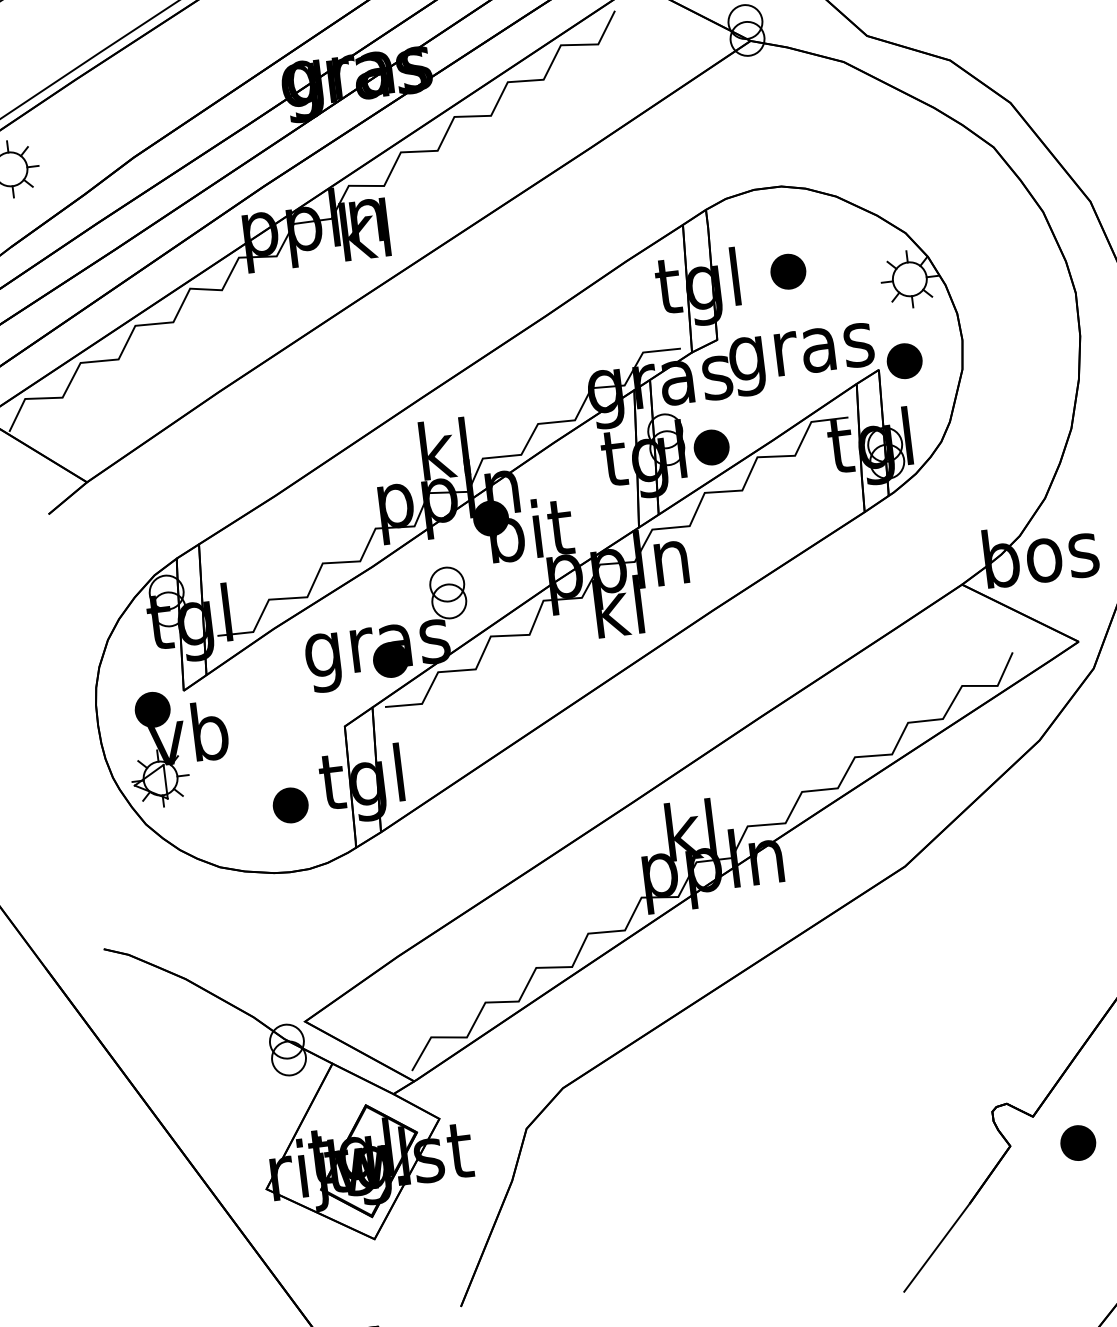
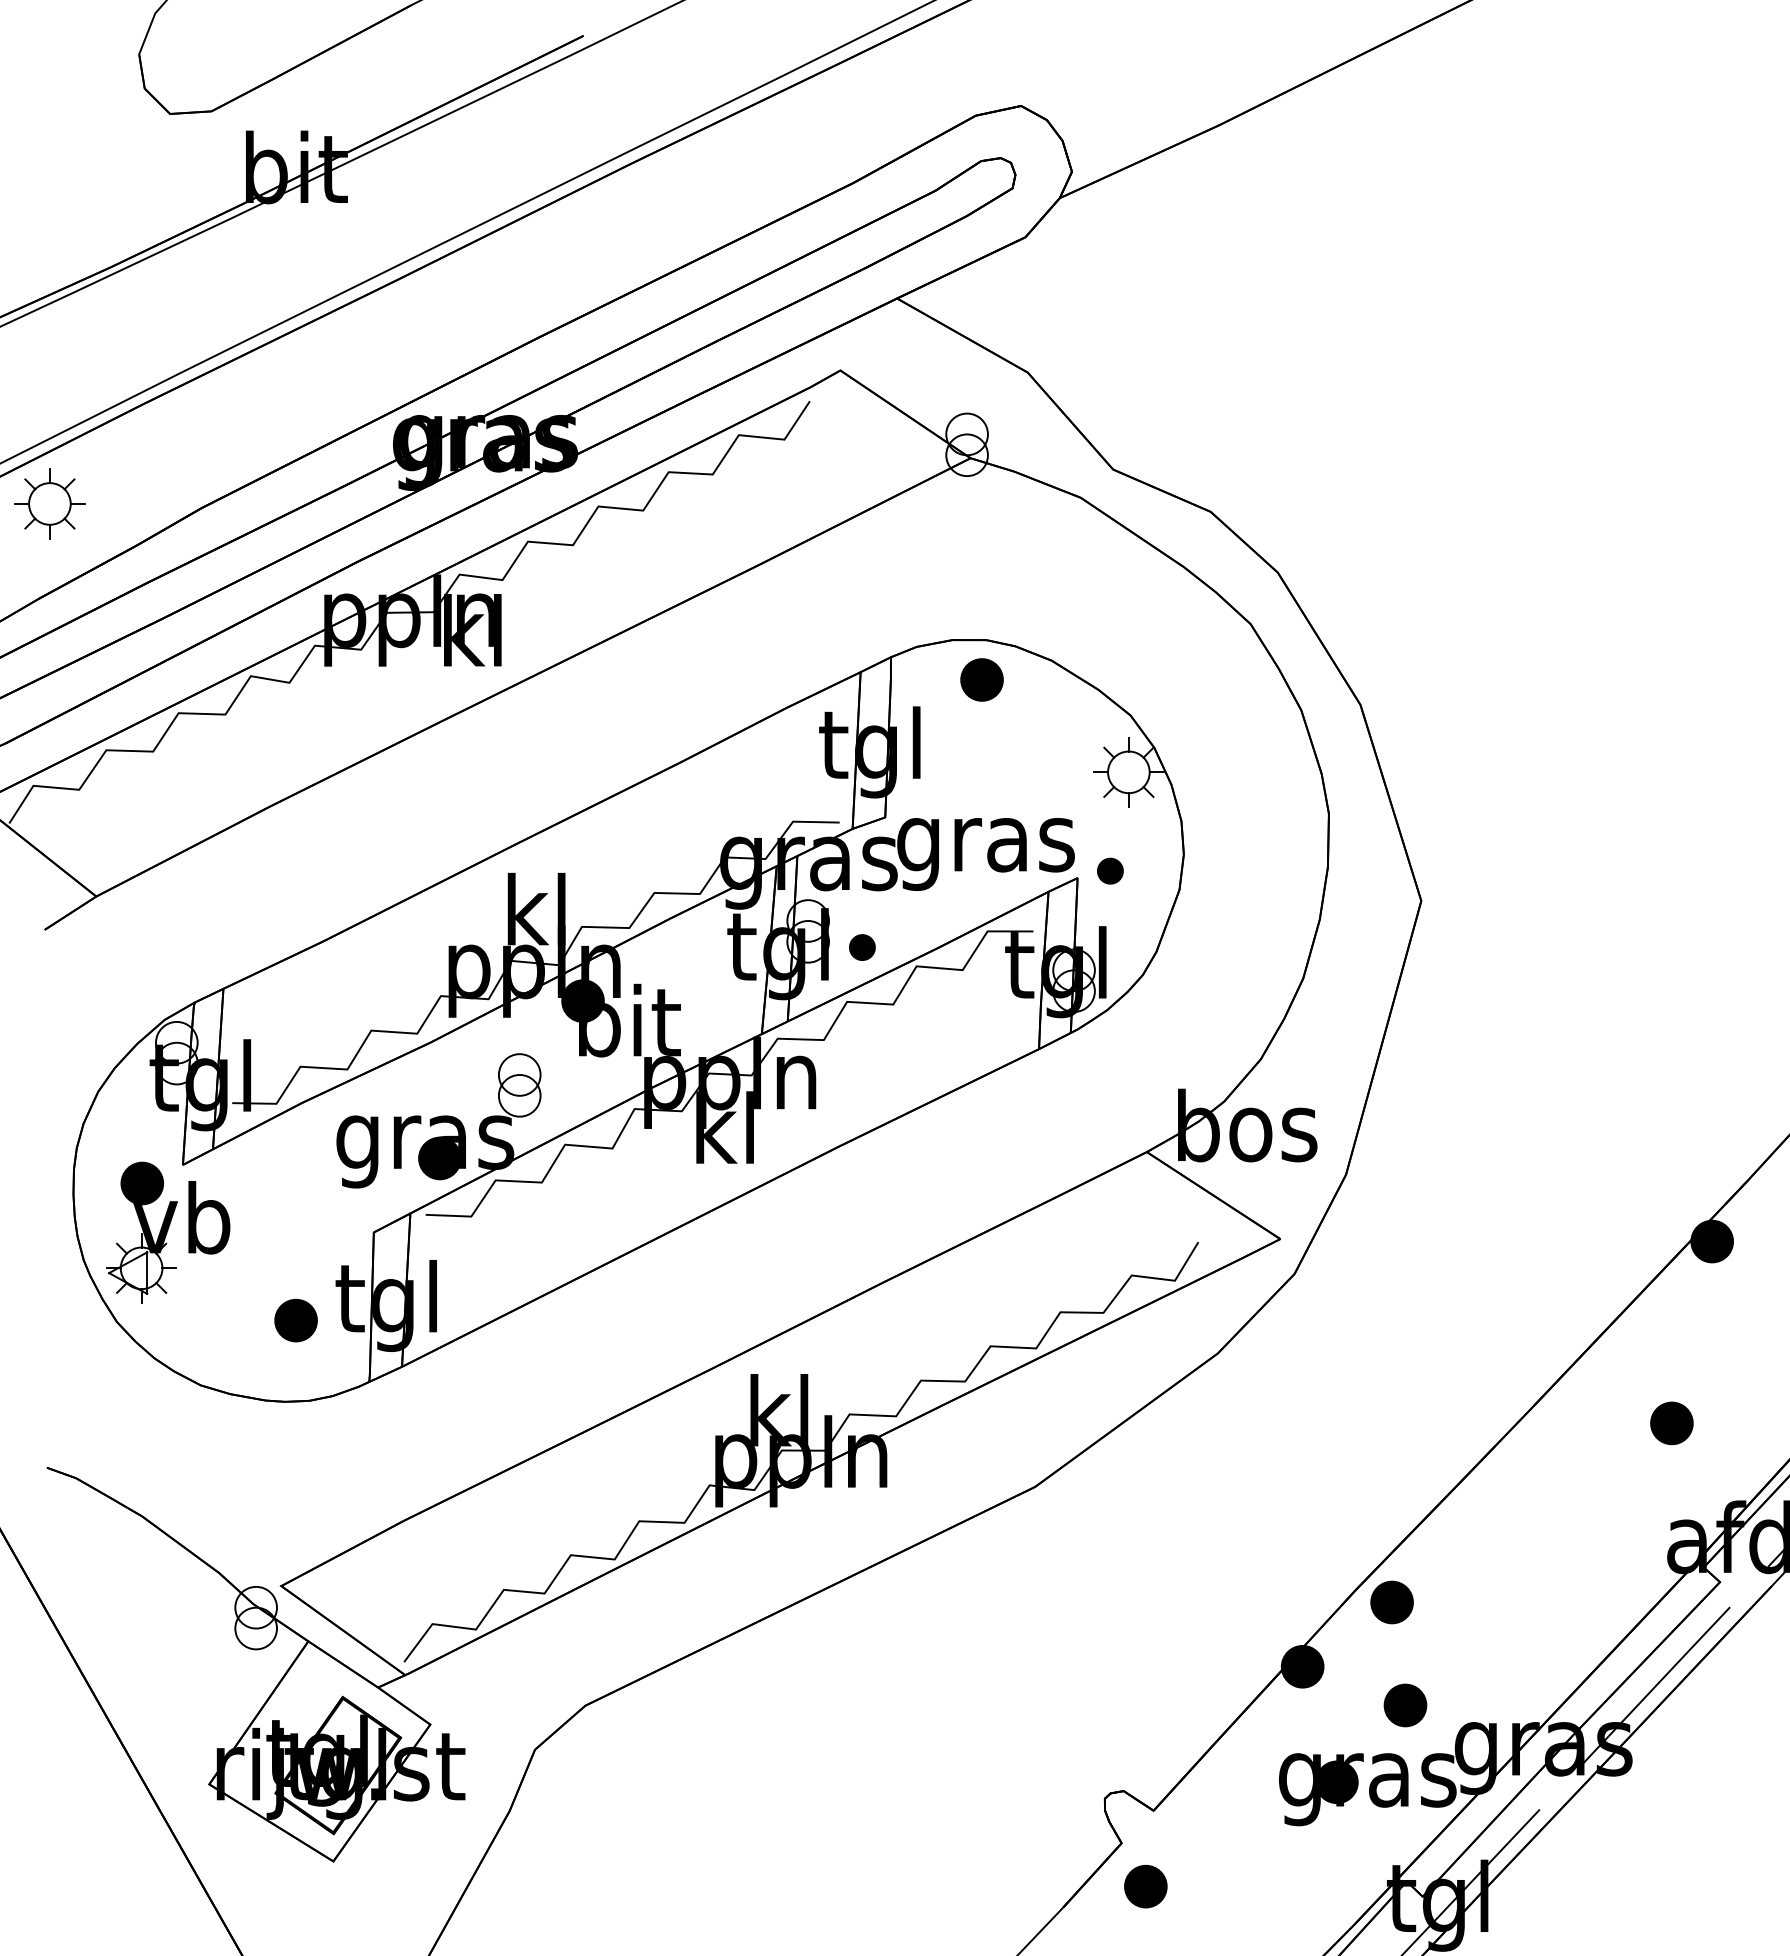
part: (787, 271) -> (981, 679), moved
part: (904, 360) -> (1110, 870), size x0.6
part: (711, 447) -> (862, 947), size x0.6
part: (1077, 1143) -> (1145, 1886), moved

